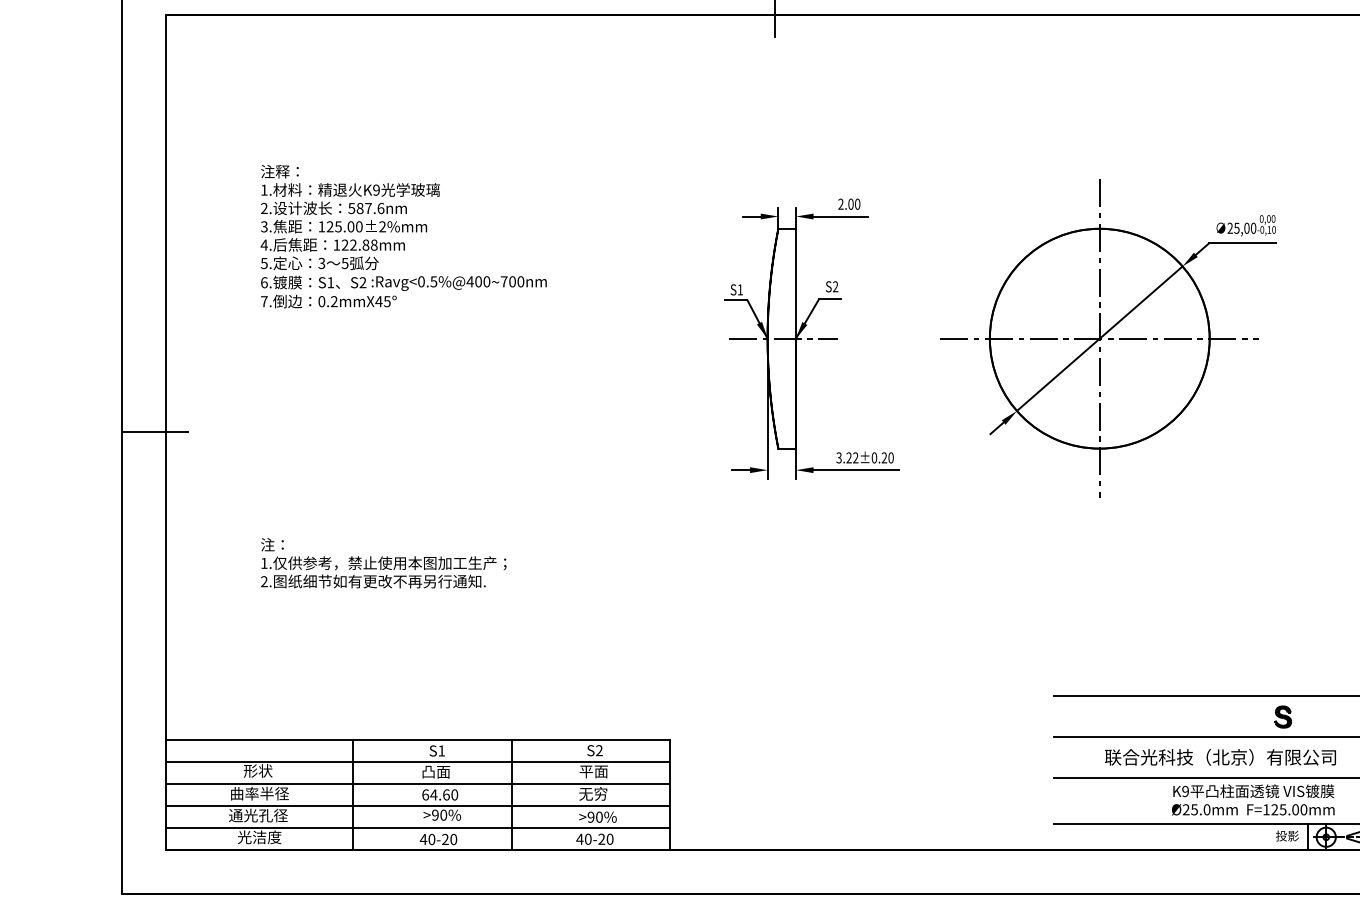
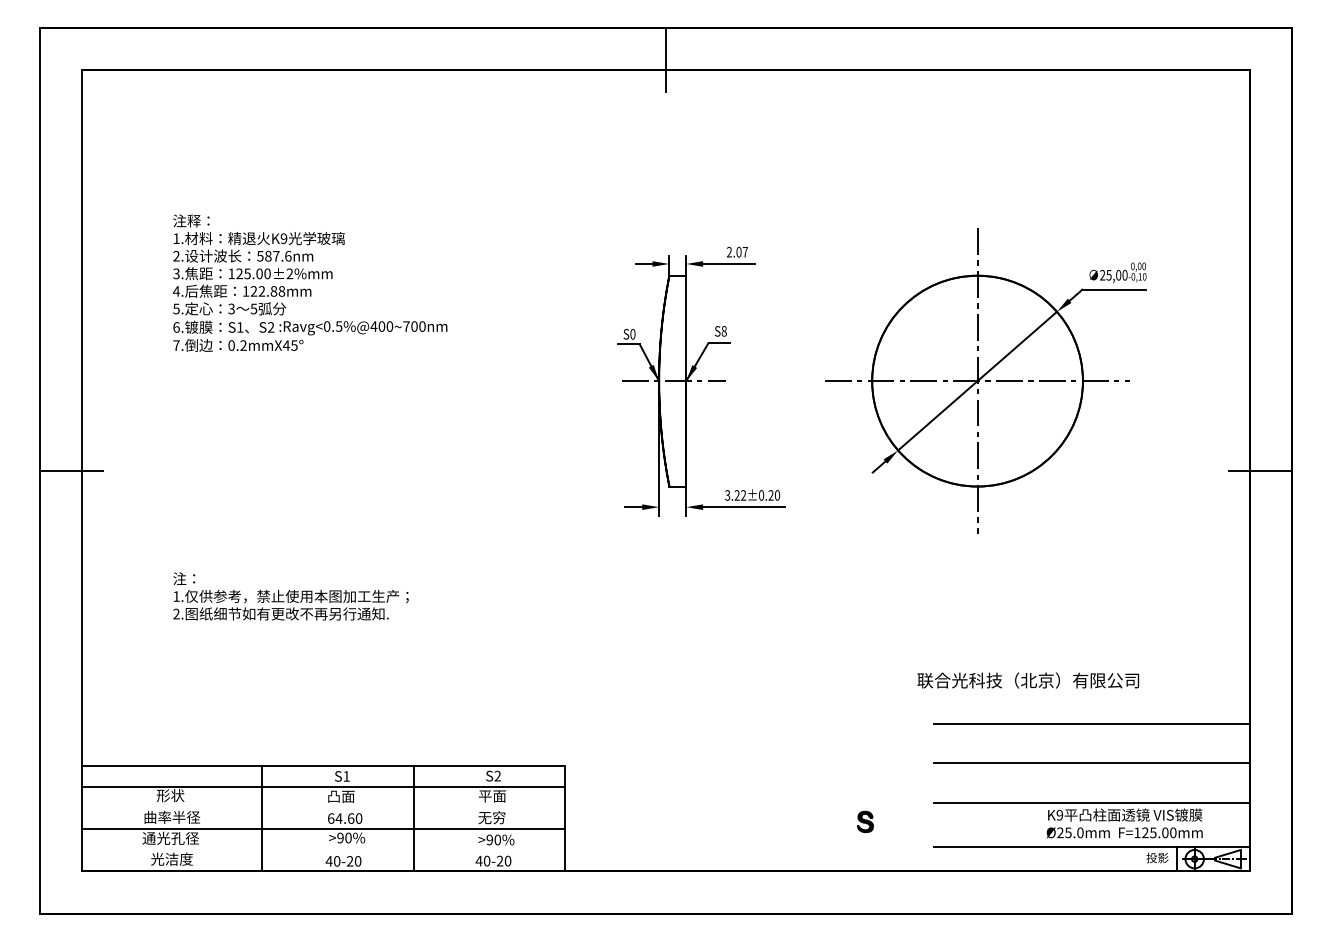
text: (856, 203) -> (744, 251), 2.00 -> 2.07
text: (834, 286) -> (723, 331), S2 -> S8
text: (739, 290) -> (632, 334), S1 -> S0
part: (1283, 716) -> (865, 821), moved
text: (1220, 757) -> (1028, 680), moved
line: (417, 784) -> (323, 808), removed
line: (417, 828) -> (323, 850), removed

